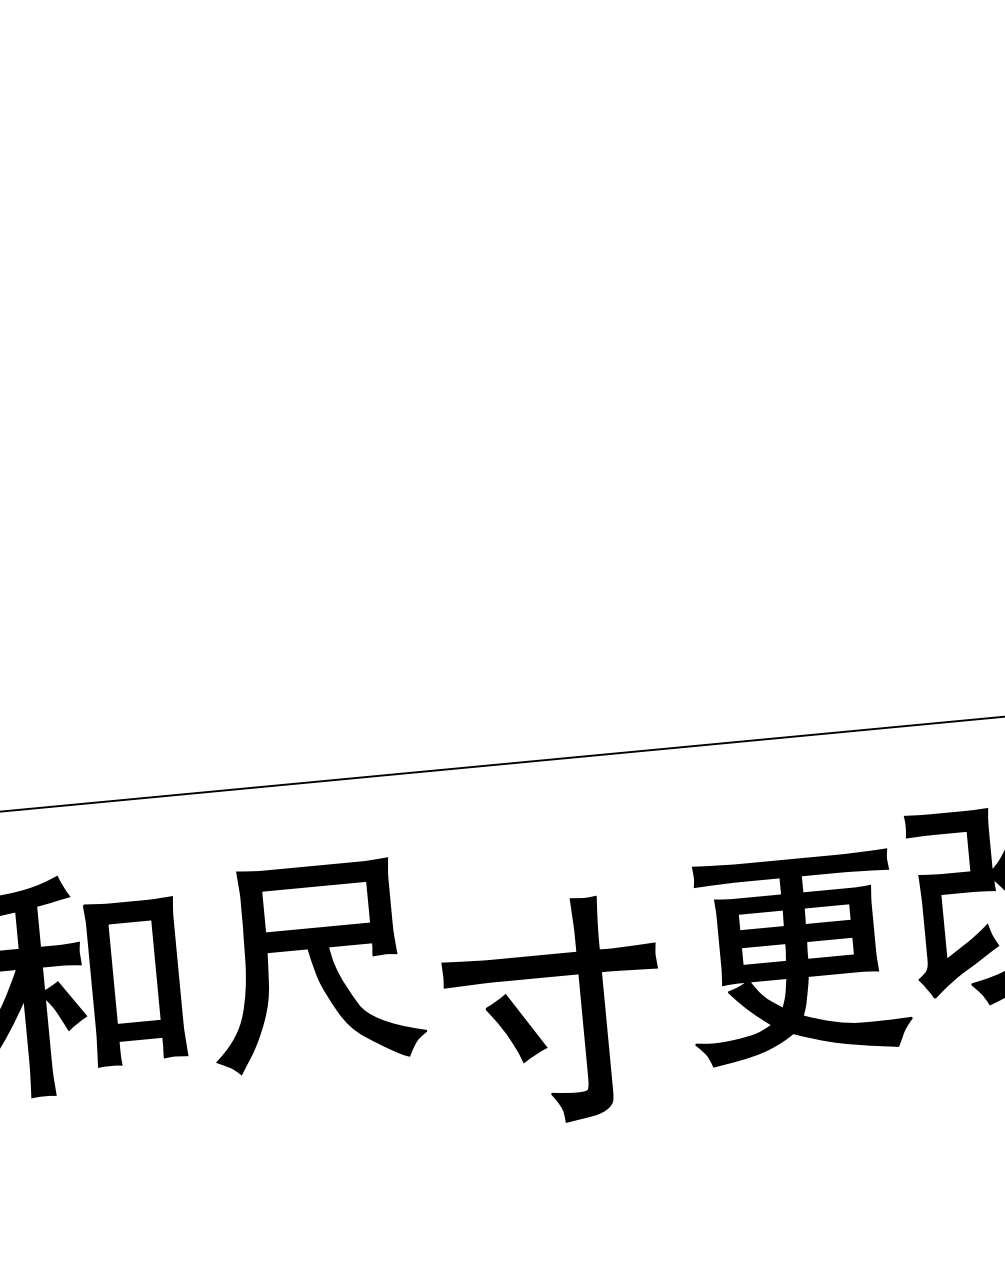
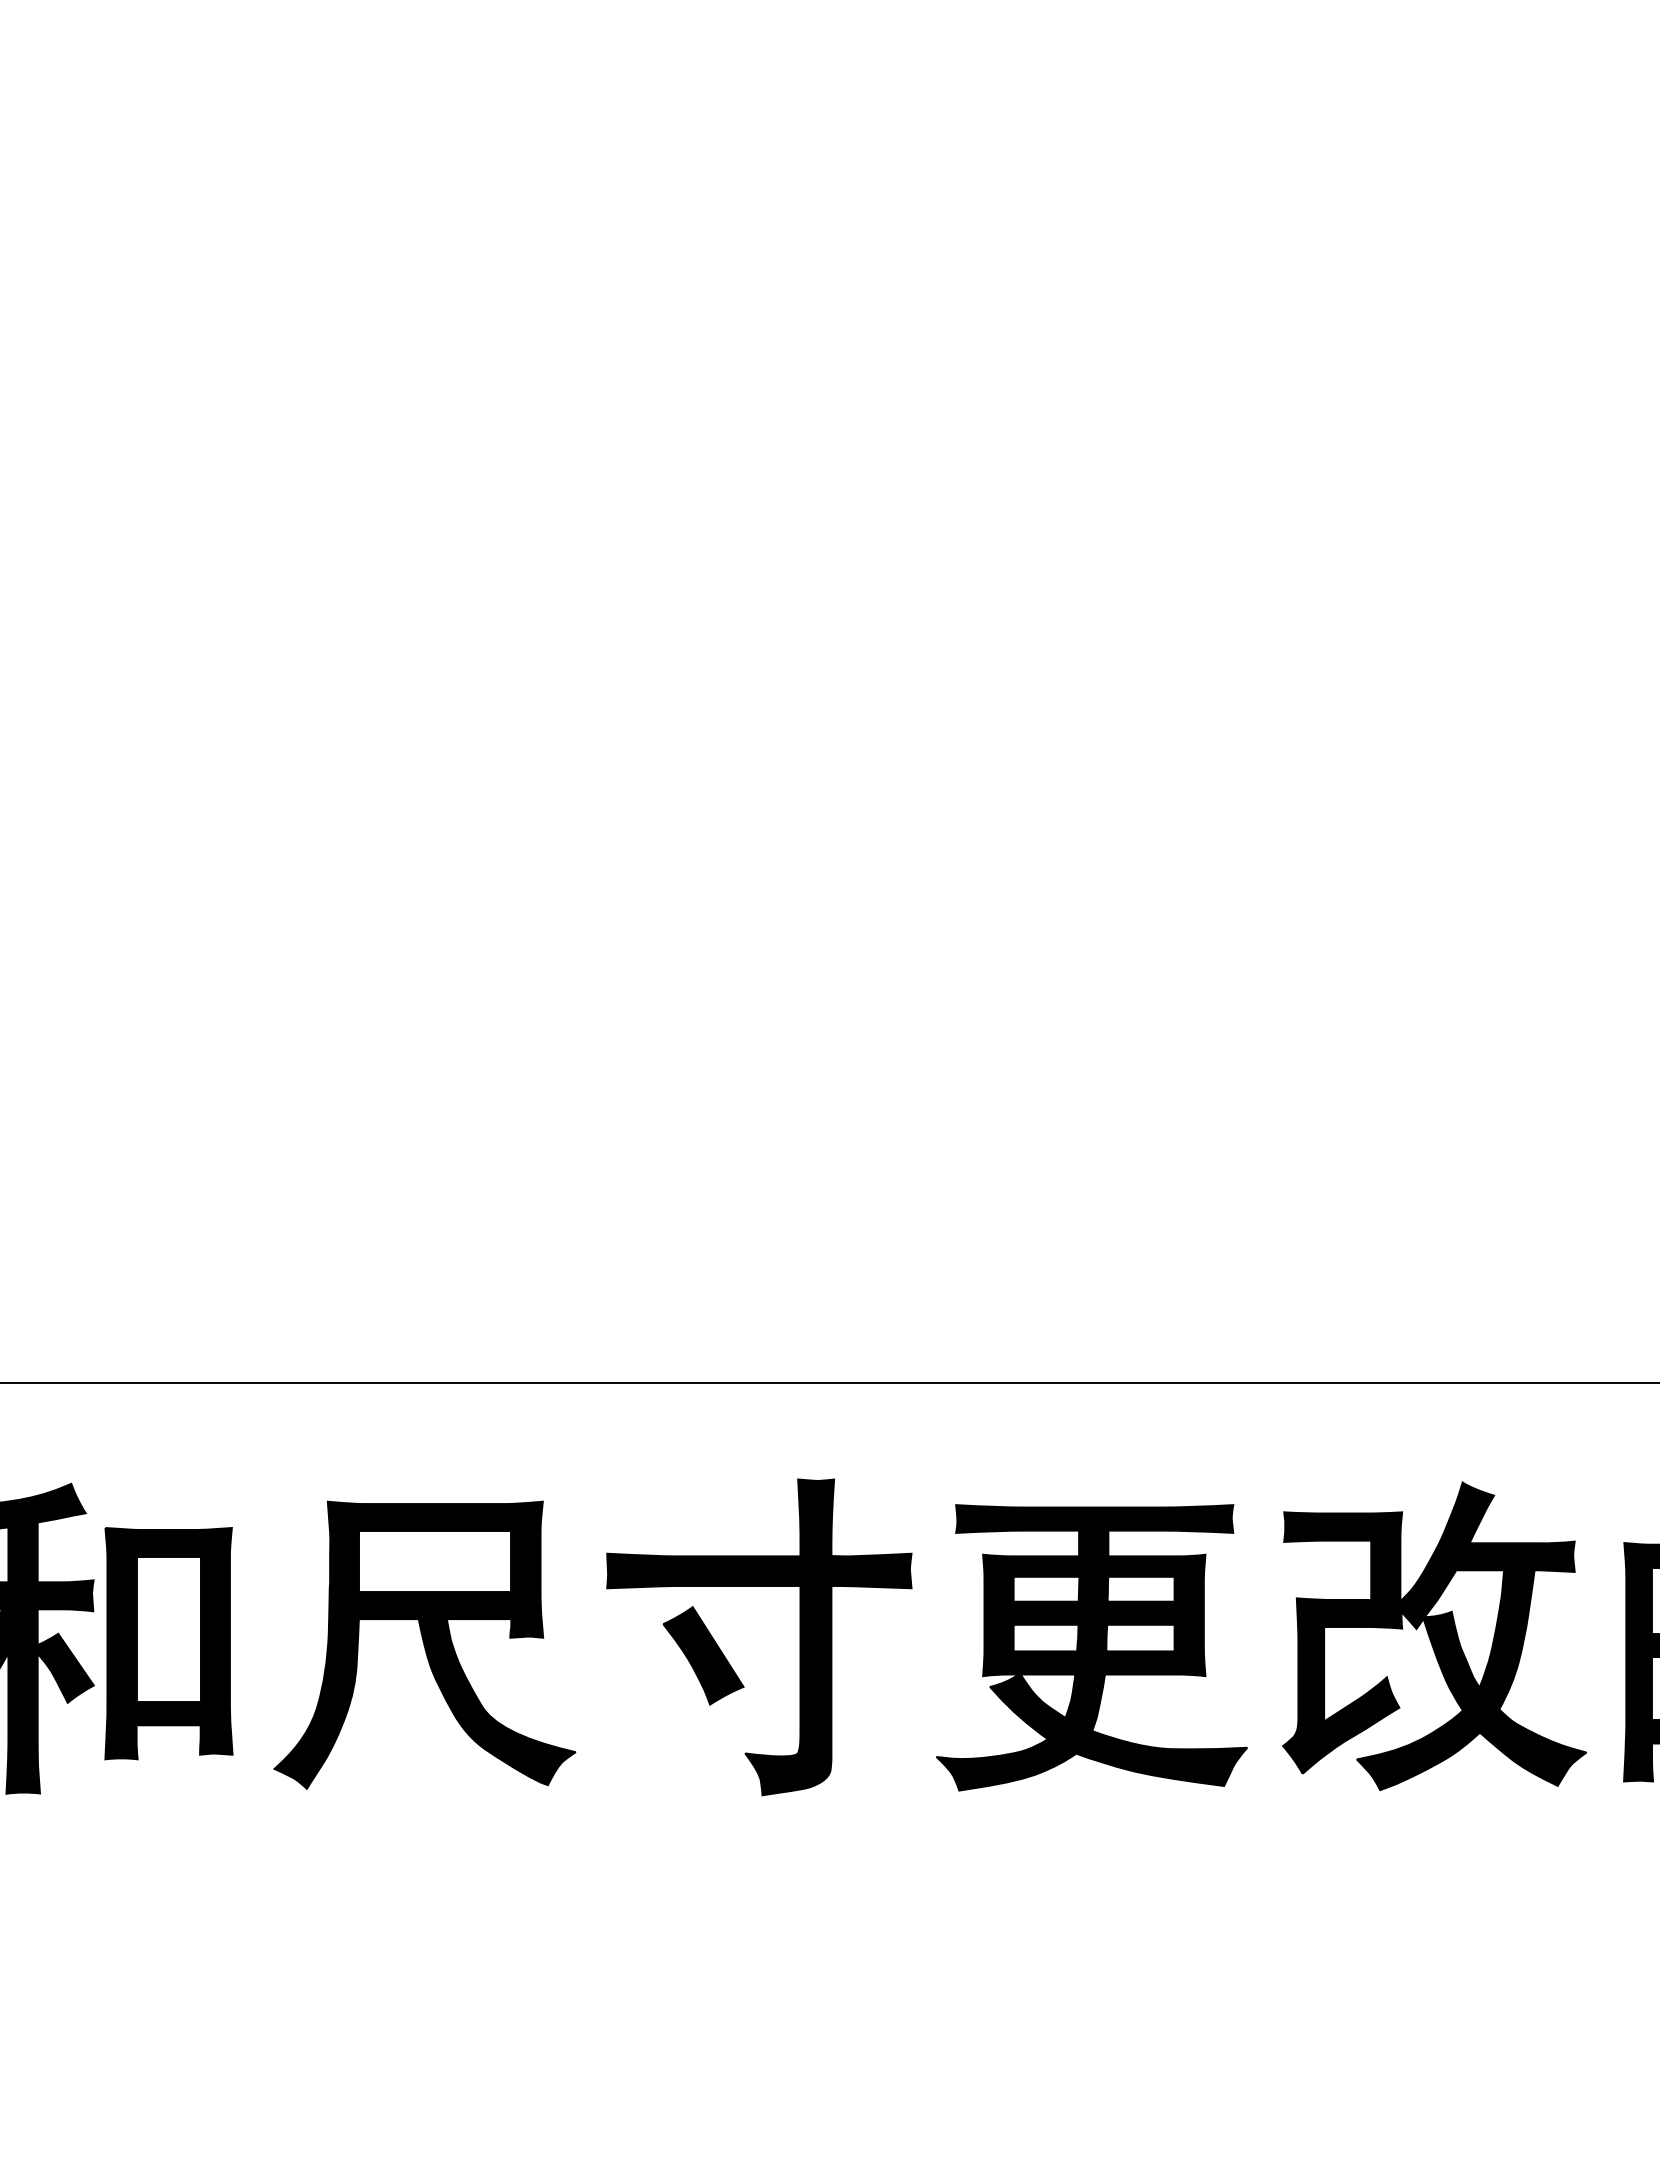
part: (796, 958) -> (1091, 1647), moved
part: (533, 1029) -> (727, 1659), moved

